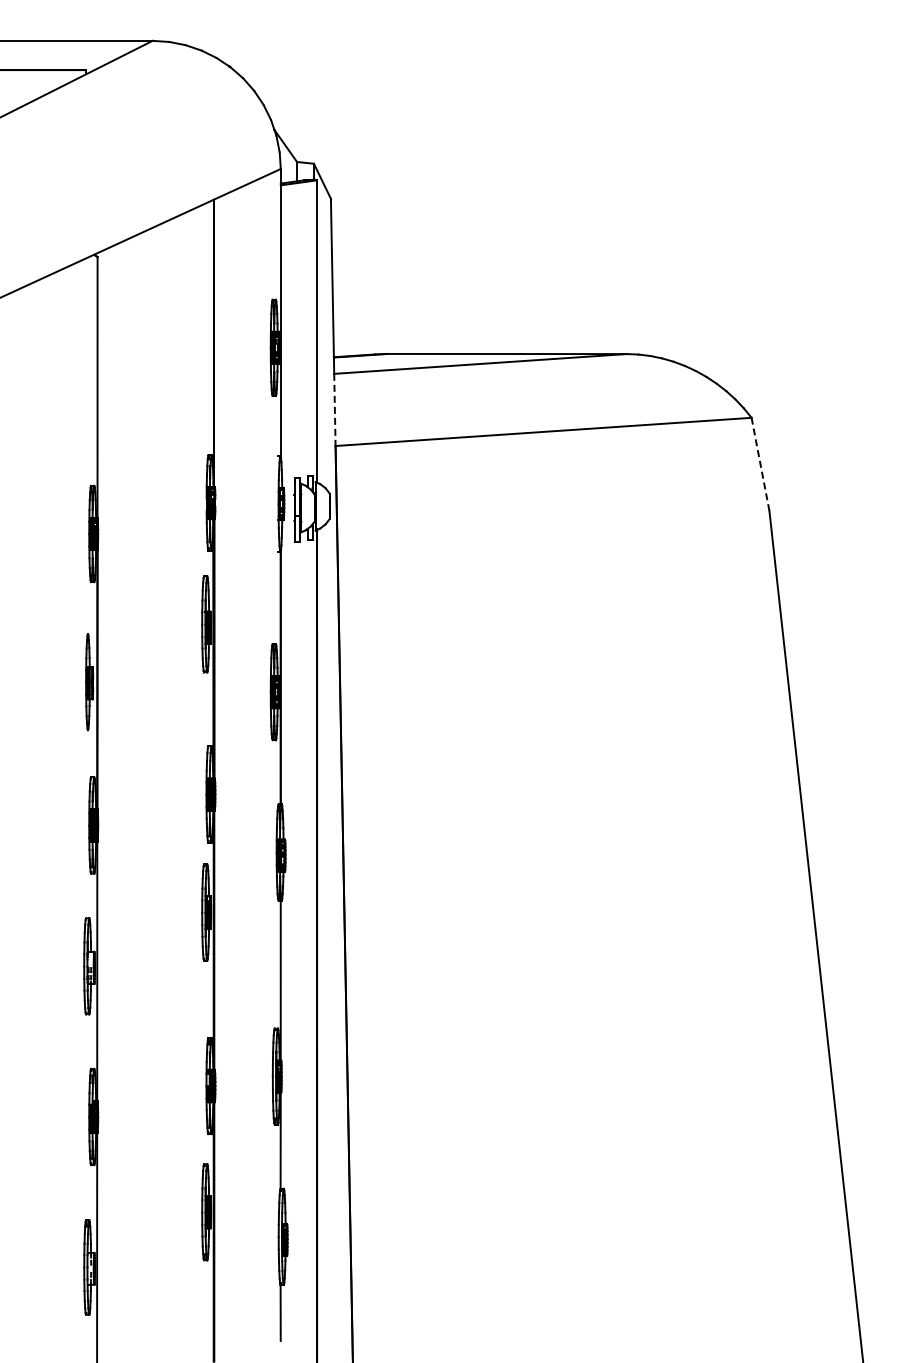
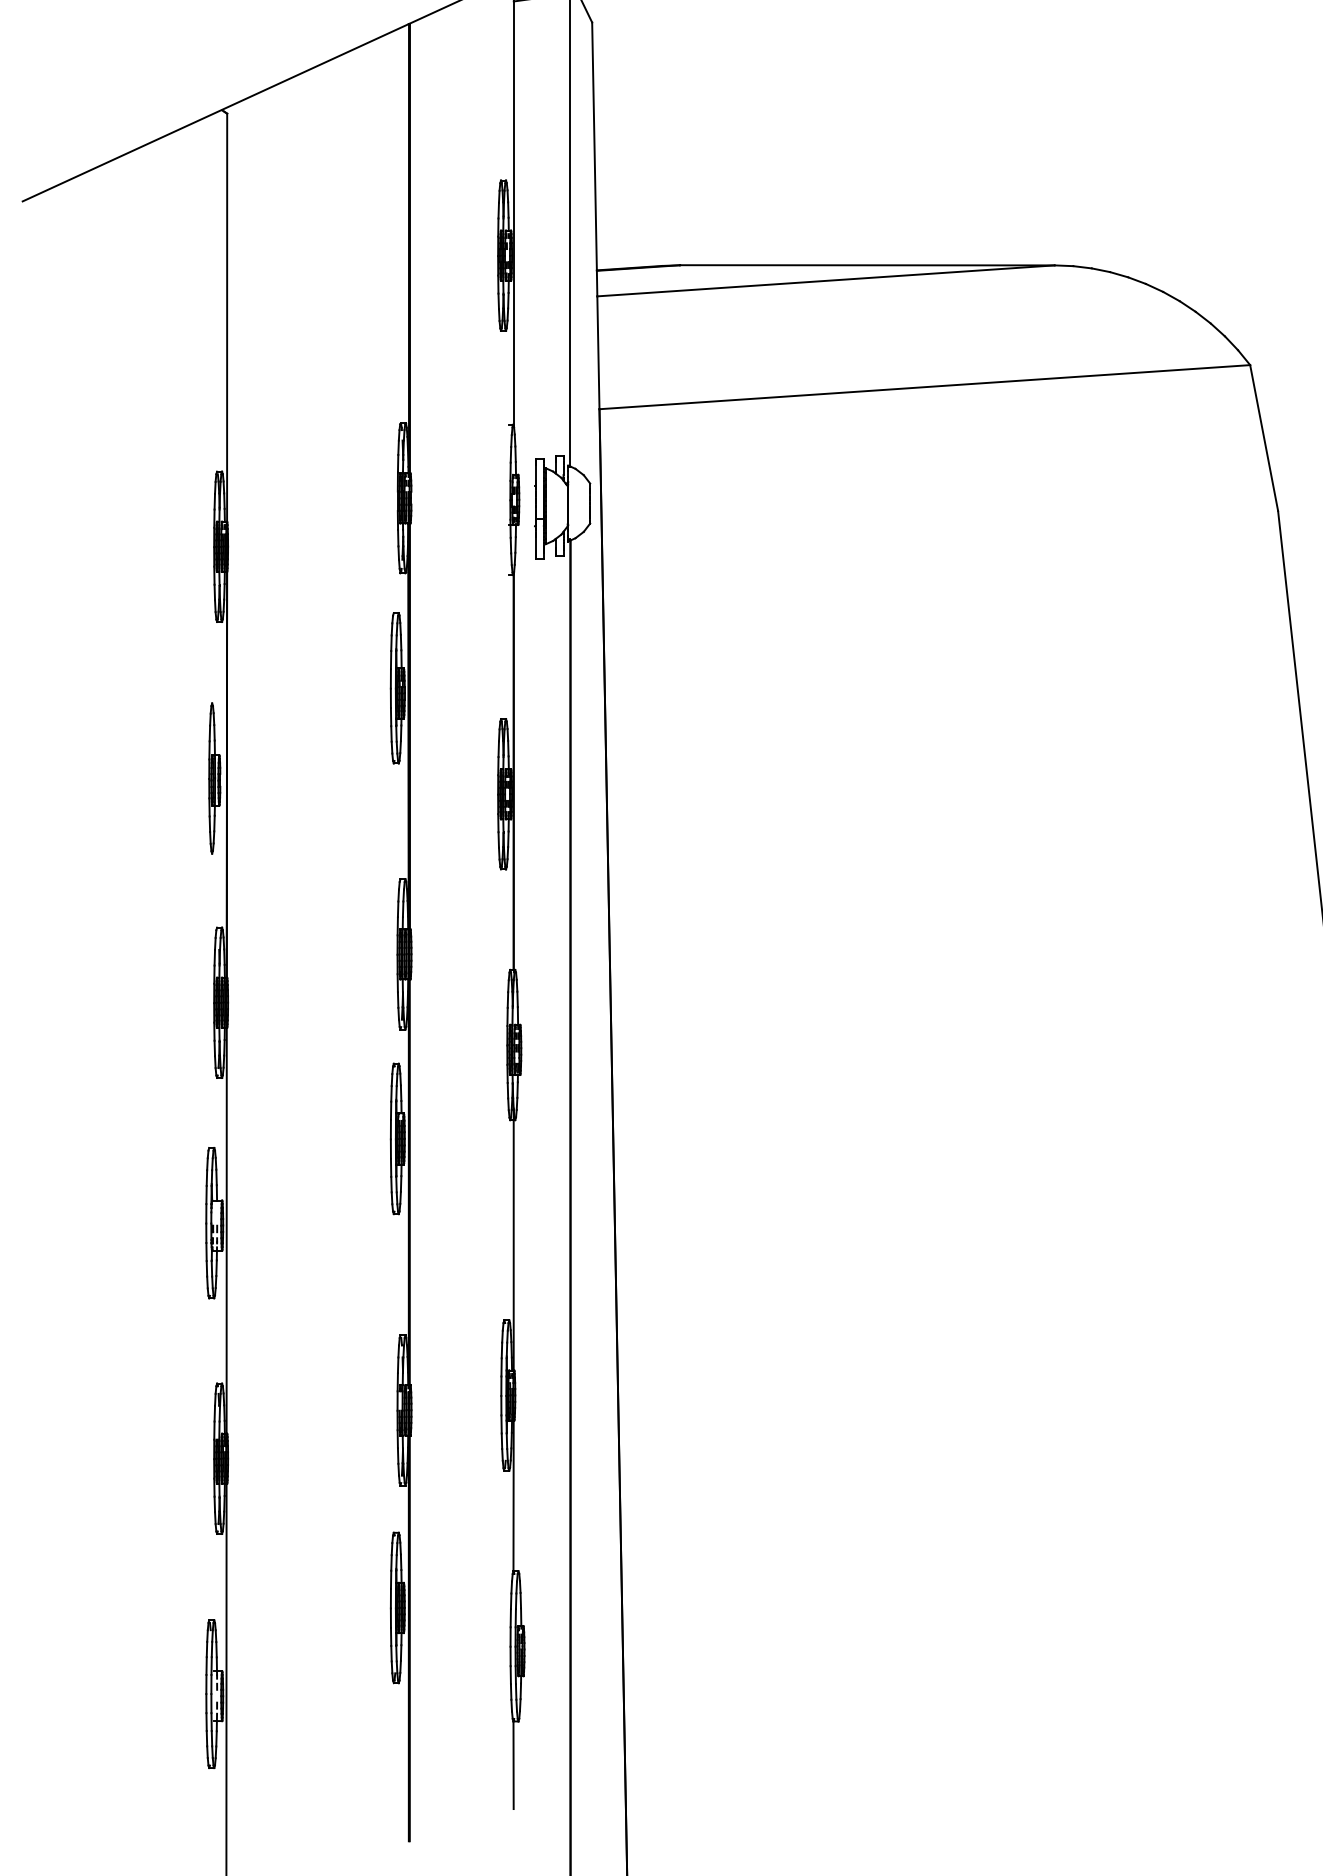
line: (334, 410) -> (597, 353), dashed -> solid
line: (760, 463) -> (1264, 436), dashed -> solid

